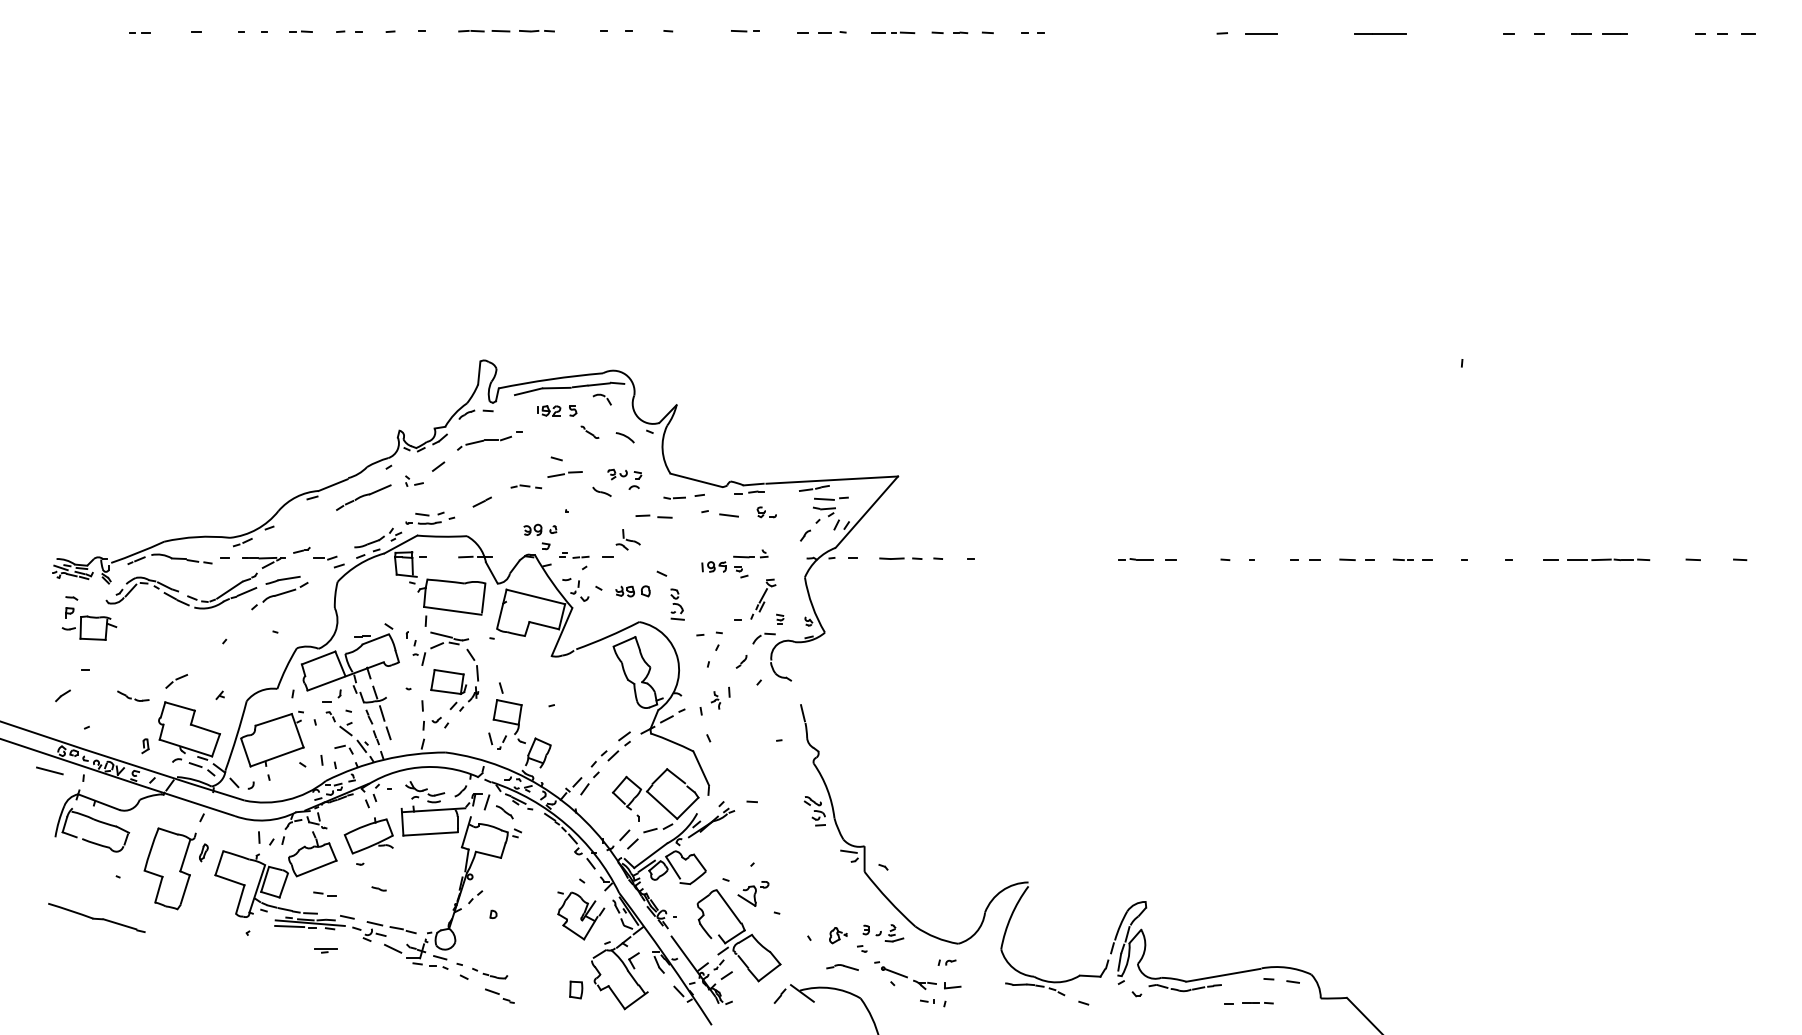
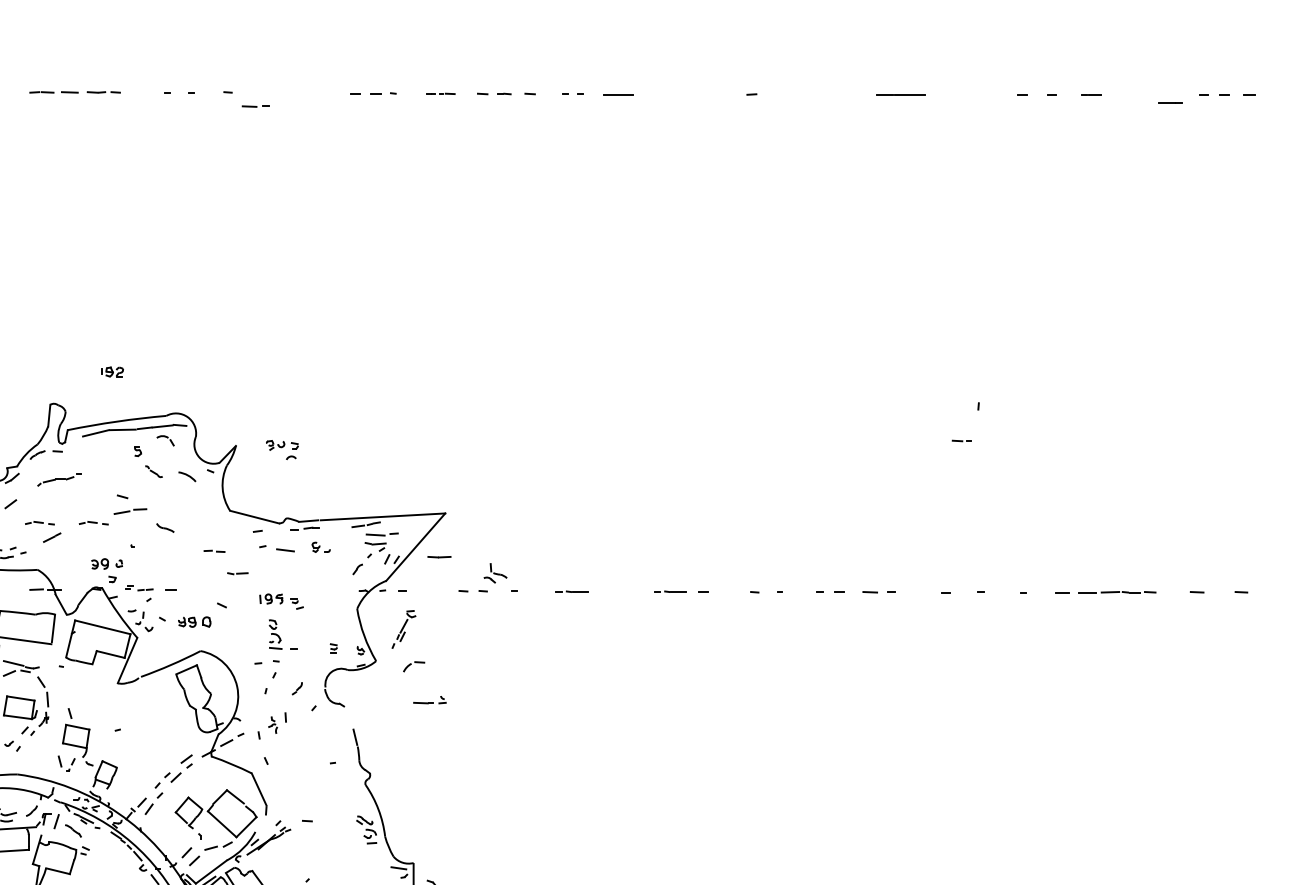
line: (745, 31) -> (255, 106), moved
part: (893, 32) -> (440, 93), size x0.7
line: (1261, 33) -> (618, 94), moved
line: (1614, 33) -> (1169, 103), moved
part: (549, 410) -> (112, 371), moved
part: (489, 440) -> (58, 479), size x0.7
part: (624, 478) -> (282, 449), moved
part: (469, 486) -> (40, 522), added
part: (674, 497) -> (237, 573), moved
part: (653, 516) -> (214, 551), size x0.6
part: (627, 539) -> (494, 573), moved
part: (750, 553) -> (429, 699), moved
line: (891, 558) -> (439, 556), moved
line: (1031, 559) -> (571, 591), added
line: (1402, 559) -> (960, 440), moved
part: (763, 598) -> (404, 628), moved
part: (677, 604) -> (275, 634), moved
part: (763, 638) -> (413, 666), moved

